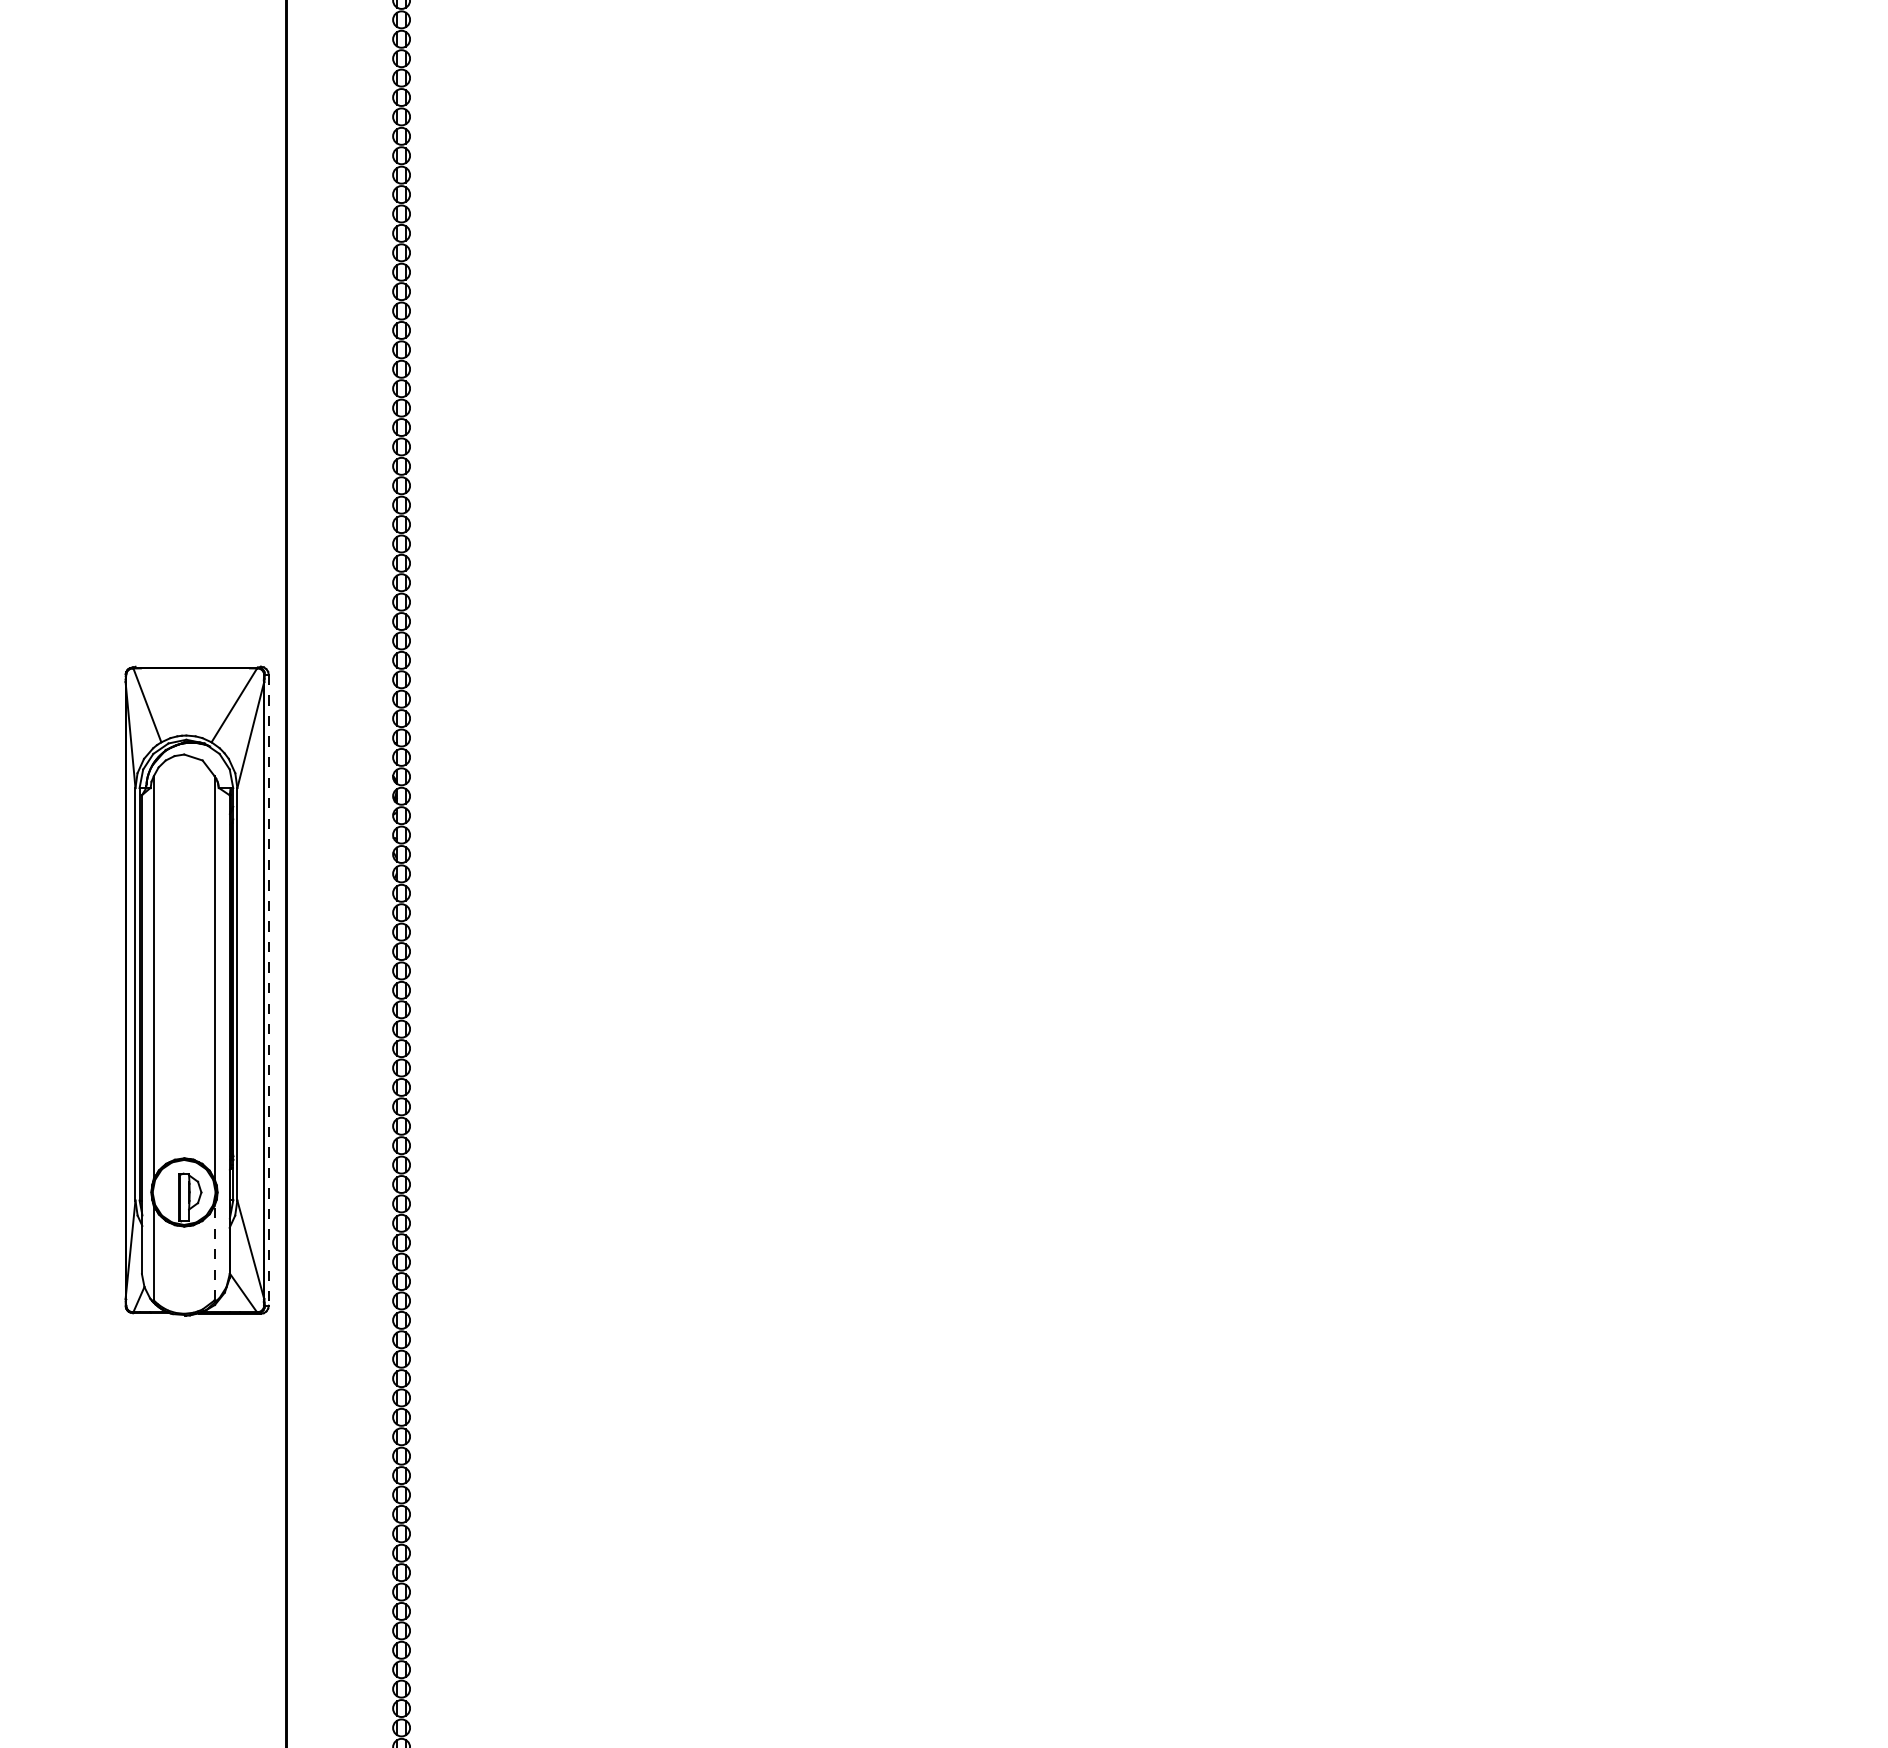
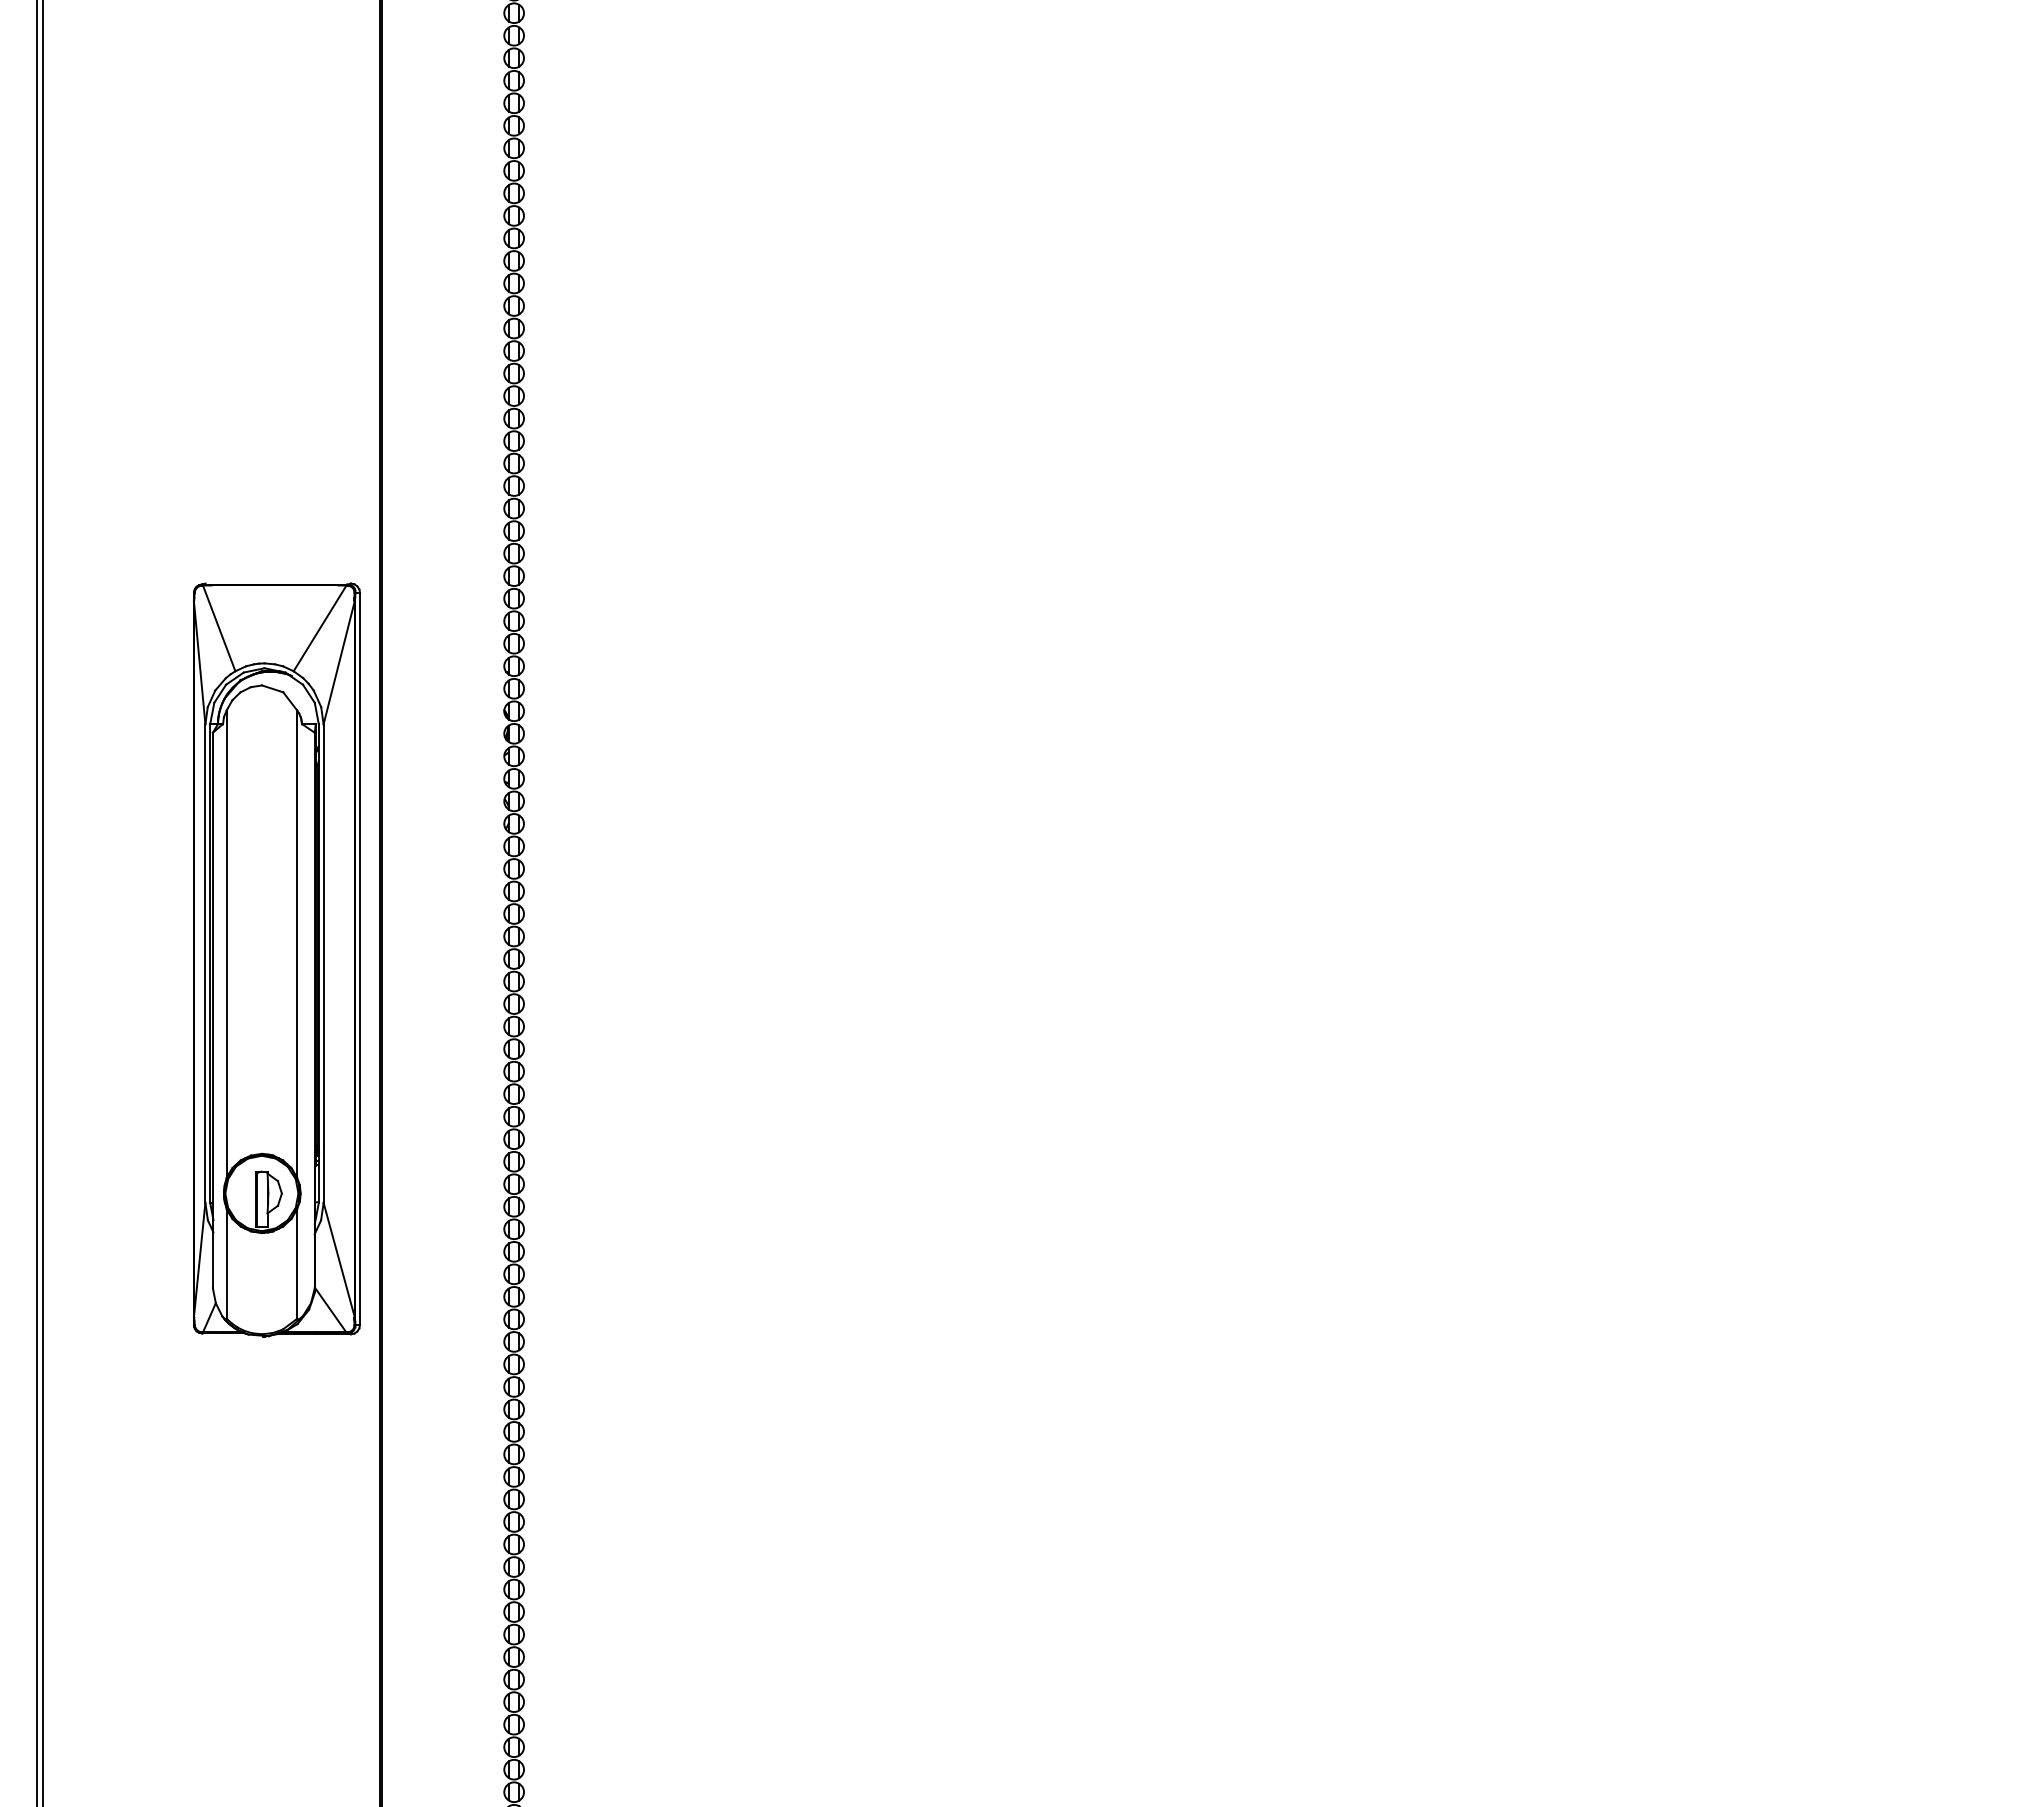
line: (268, 990) -> (359, 959), dashed -> solid
line: (214, 1252) -> (297, 1263), dashed -> solid

